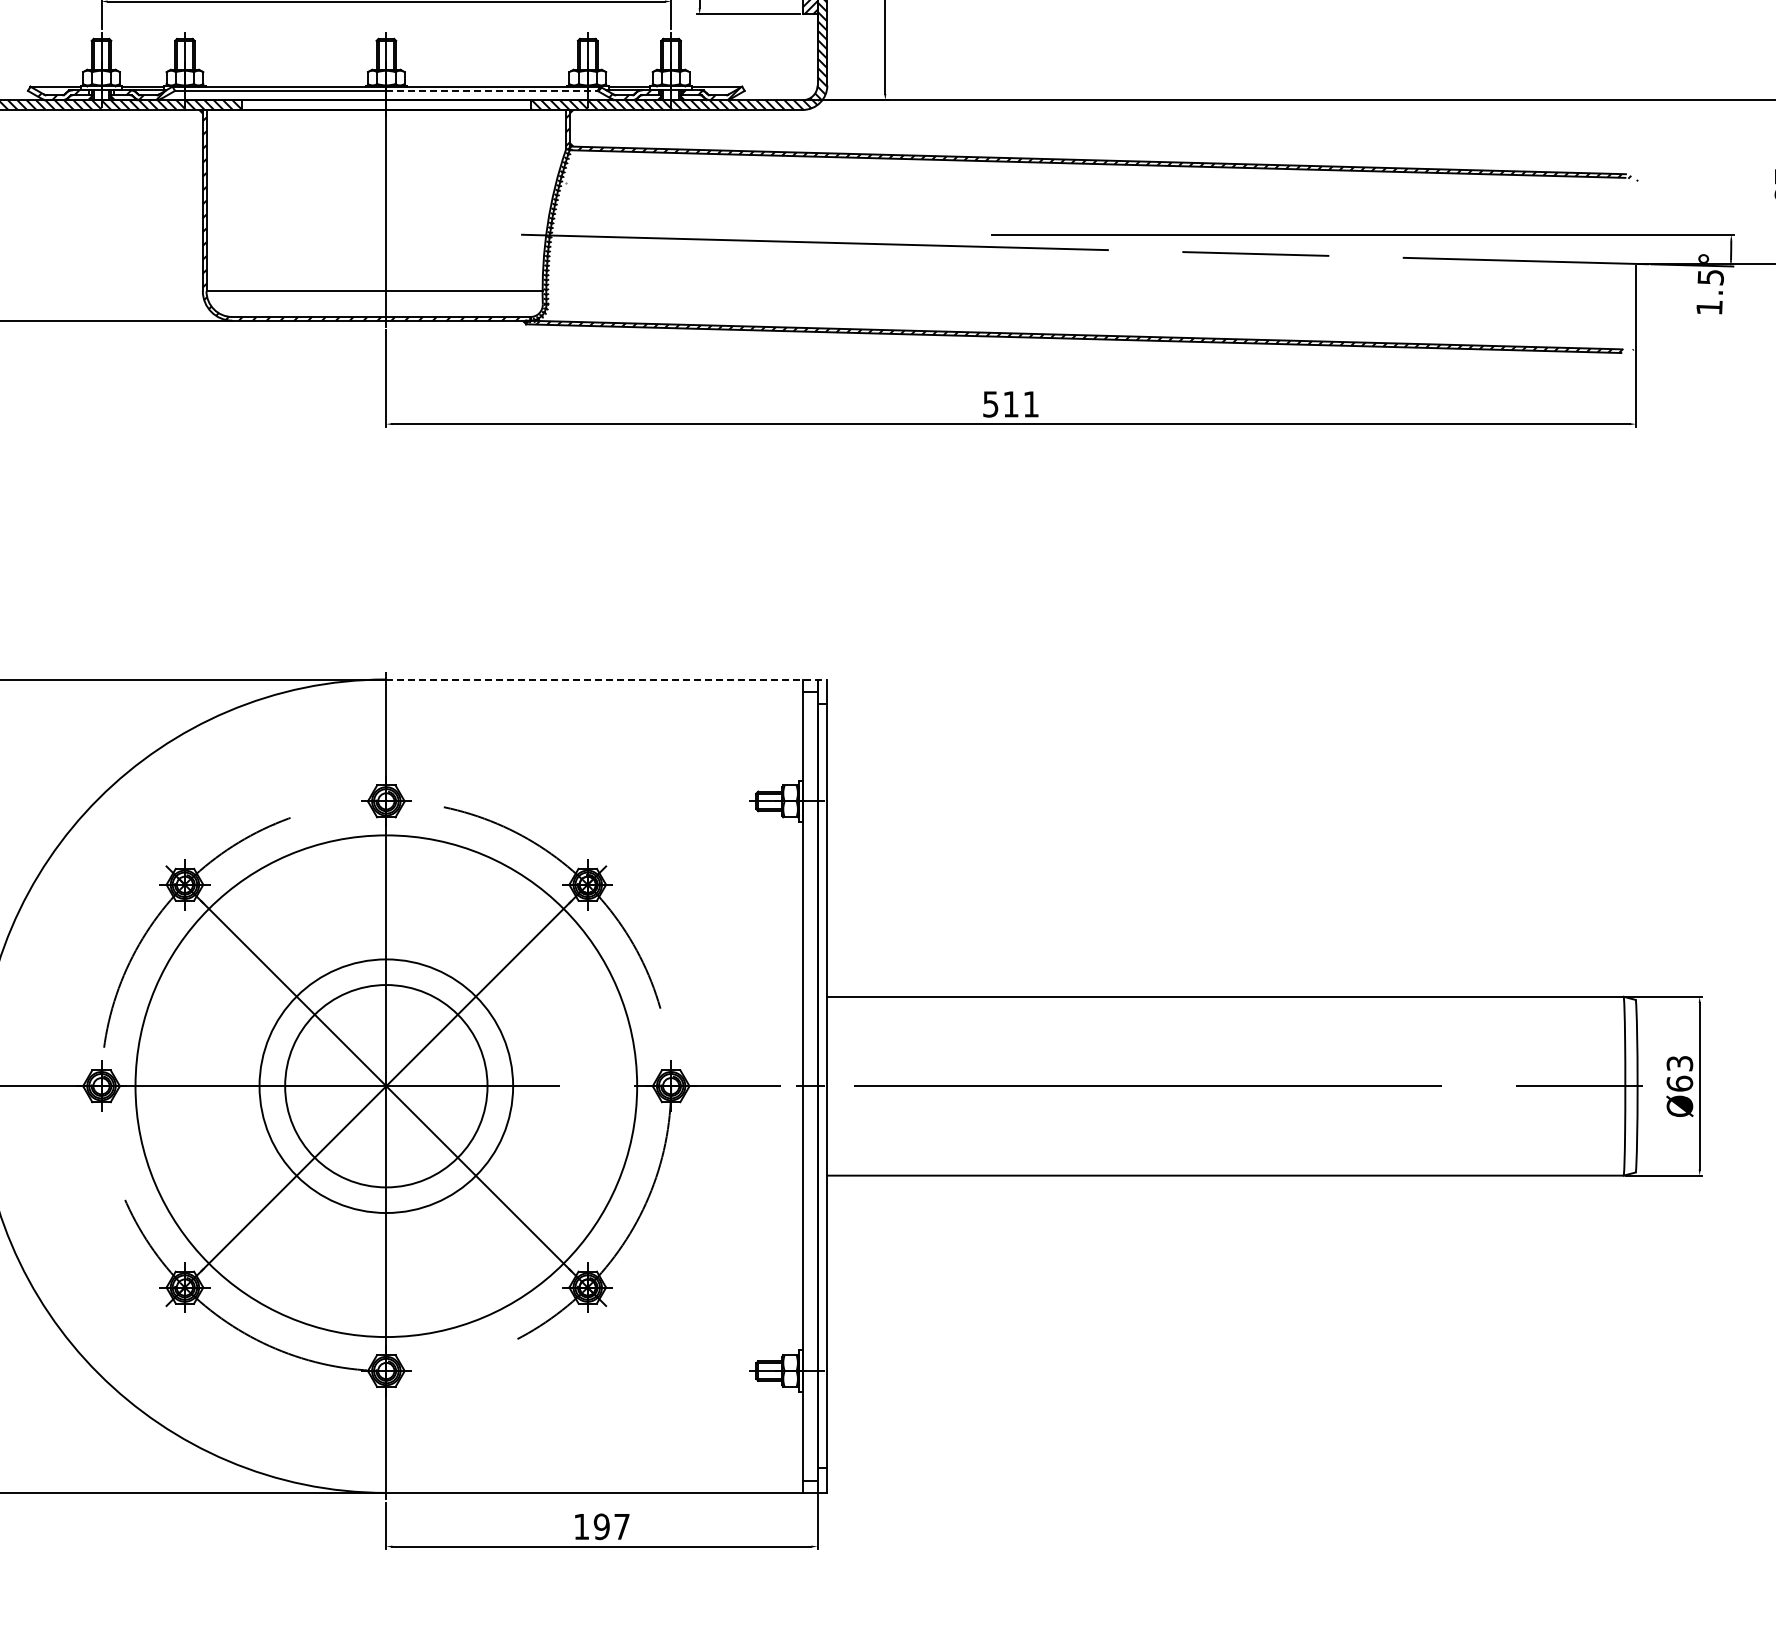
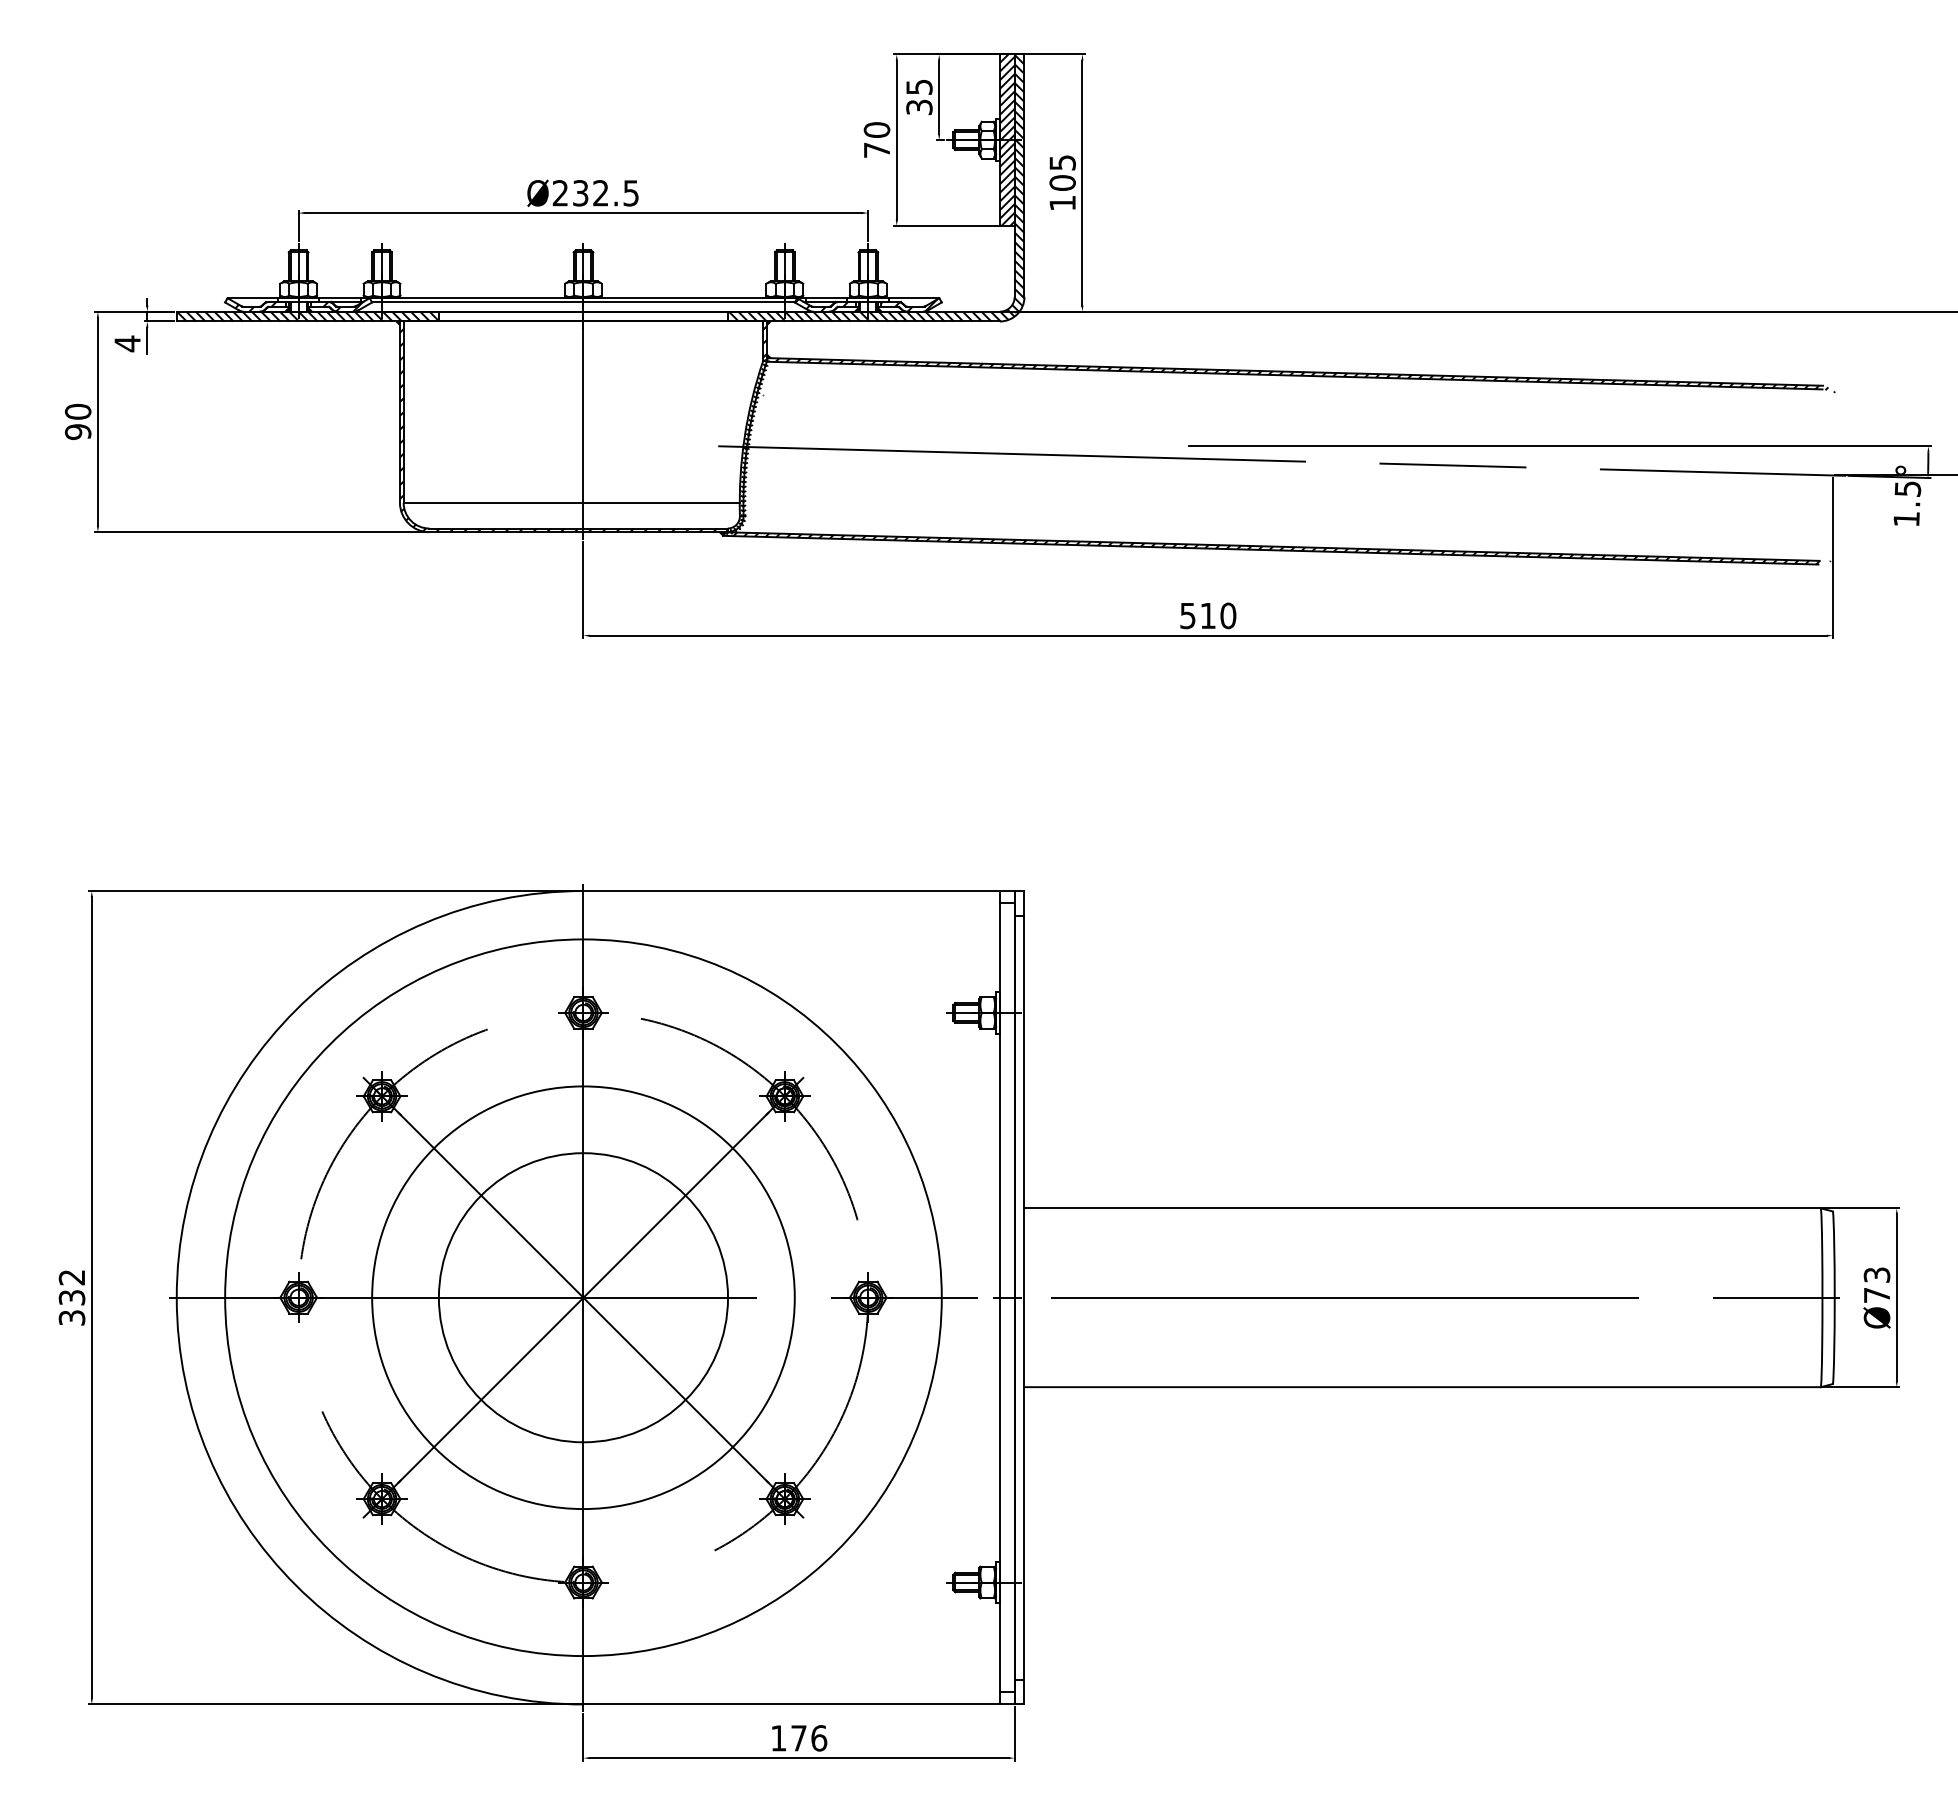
line: (492, 90) -> (689, 302), dashed -> solid
text: (1031, 403) -> (1228, 615), 511 -> 510
line: (606, 679) -> (803, 891), dashed -> solid
text: (1679, 1083) -> (1876, 1295), Ø63 -> Ø73
circle: (386, 1085) -> (583, 1297), size x1.43
circle: (386, 1085) -> (583, 1297), size x1.43
circle: (386, 1085) -> (583, 1297), size x1.67
text: (612, 1526) -> (809, 1738), 197 -> 176

